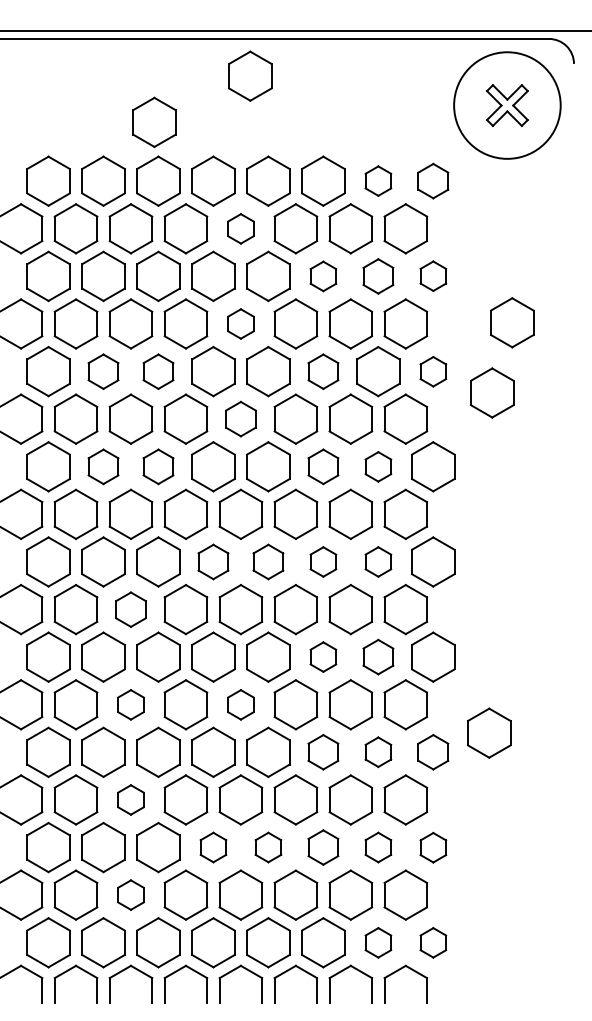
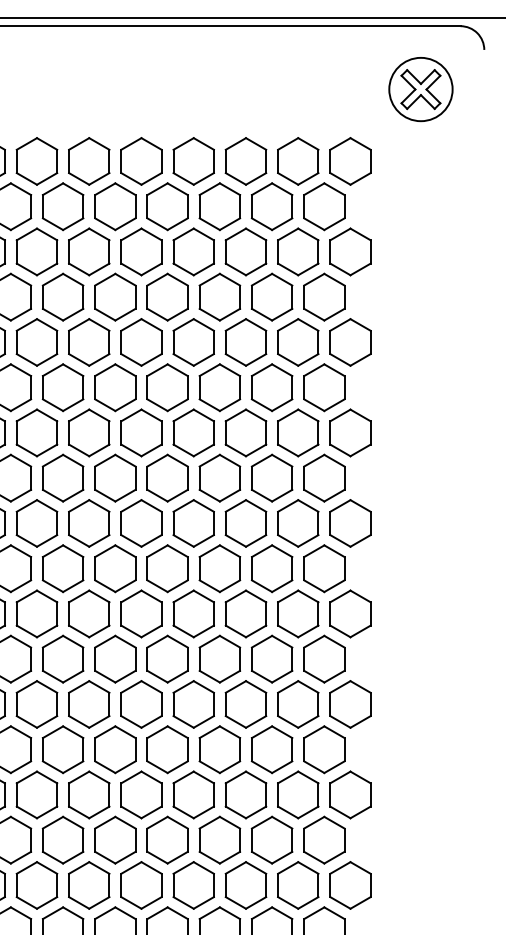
part: (250, 75) -> (176, 60), removed
circle: (507, 105) -> (421, 89), size x0.62
part: (154, 122) -> (85, 105), removed
part: (378, 180) -> (298, 160), size x1.67
part: (433, 180) -> (350, 160), size x1.43
part: (240, 228) -> (167, 206), size x1.67
part: (433, 275) -> (350, 251), size x1.67
part: (323, 276) -> (246, 252), size x1.67
part: (378, 276) -> (298, 252), size x1.43
part: (512, 322) -> (425, 295), removed
part: (240, 323) -> (167, 296), size x1.67
part: (103, 371) -> (36, 342), size x1.43
part: (158, 371) -> (89, 342), size x1.43
part: (323, 371) -> (246, 342), size x1.43
part: (433, 371) -> (350, 342), size x1.67
part: (492, 392) -> (406, 362), removed
part: (240, 418) -> (167, 387), size x1.43
part: (103, 466) -> (36, 432), size x1.43
part: (158, 466) -> (89, 432), size x1.43
part: (323, 466) -> (246, 432), size x1.43
part: (378, 466) -> (298, 432), size x1.67
part: (213, 561) -> (141, 522), size x1.43
part: (268, 561) -> (193, 522), size x1.43
part: (323, 561) -> (246, 522), size x1.67
part: (378, 561) -> (298, 522), size x1.67
part: (130, 609) -> (62, 568), size x1.43
part: (323, 656) -> (246, 613), size x1.67
part: (378, 656) -> (298, 613), size x1.43
part: (130, 704) -> (62, 658), size x1.67
part: (240, 704) -> (167, 658), size x1.67
part: (489, 732) -> (403, 685), removed
part: (323, 751) -> (246, 703), size x1.43
part: (378, 751) -> (298, 703), size x1.67
part: (433, 751) -> (350, 703), size x1.43
part: (130, 799) -> (62, 749), size x1.67
part: (213, 847) -> (141, 794), size x1.67
part: (268, 847) -> (193, 794), size x1.67
part: (323, 847) -> (246, 794), size x1.43
part: (378, 847) -> (298, 794), size x1.67
part: (433, 847) -> (350, 794), size x1.67
part: (130, 894) -> (62, 839), size x1.67
part: (378, 942) -> (298, 885), size x1.67
part: (433, 942) -> (350, 885), size x1.67

